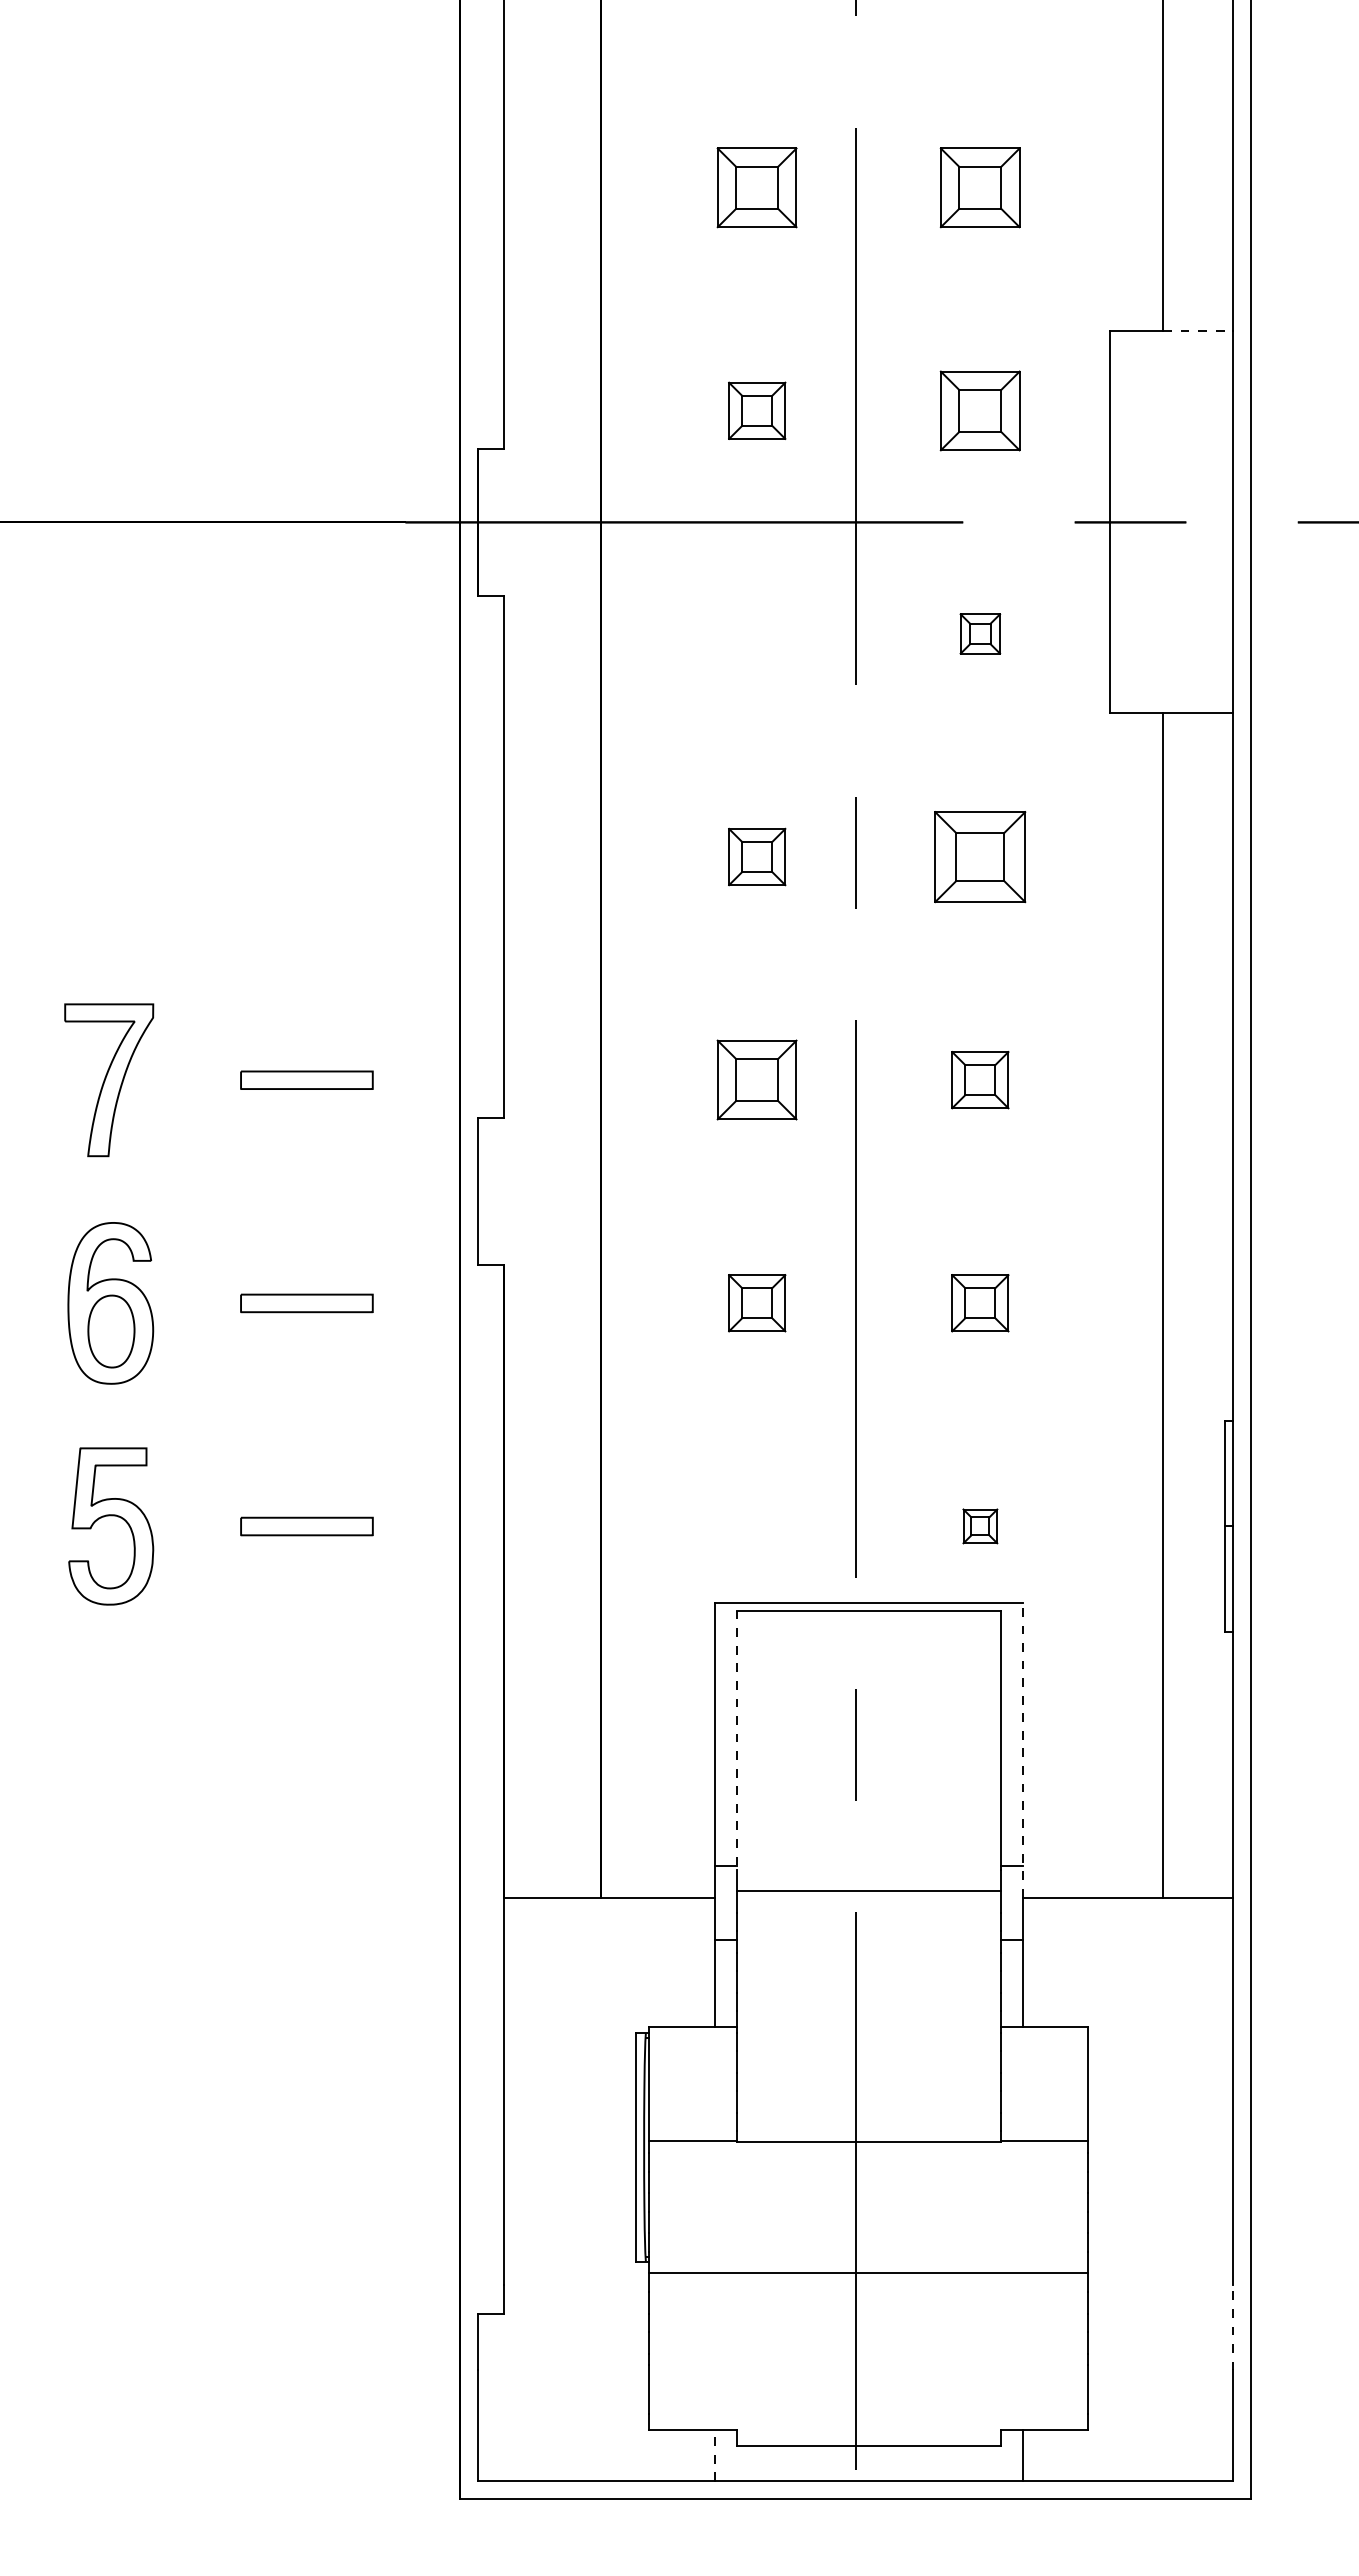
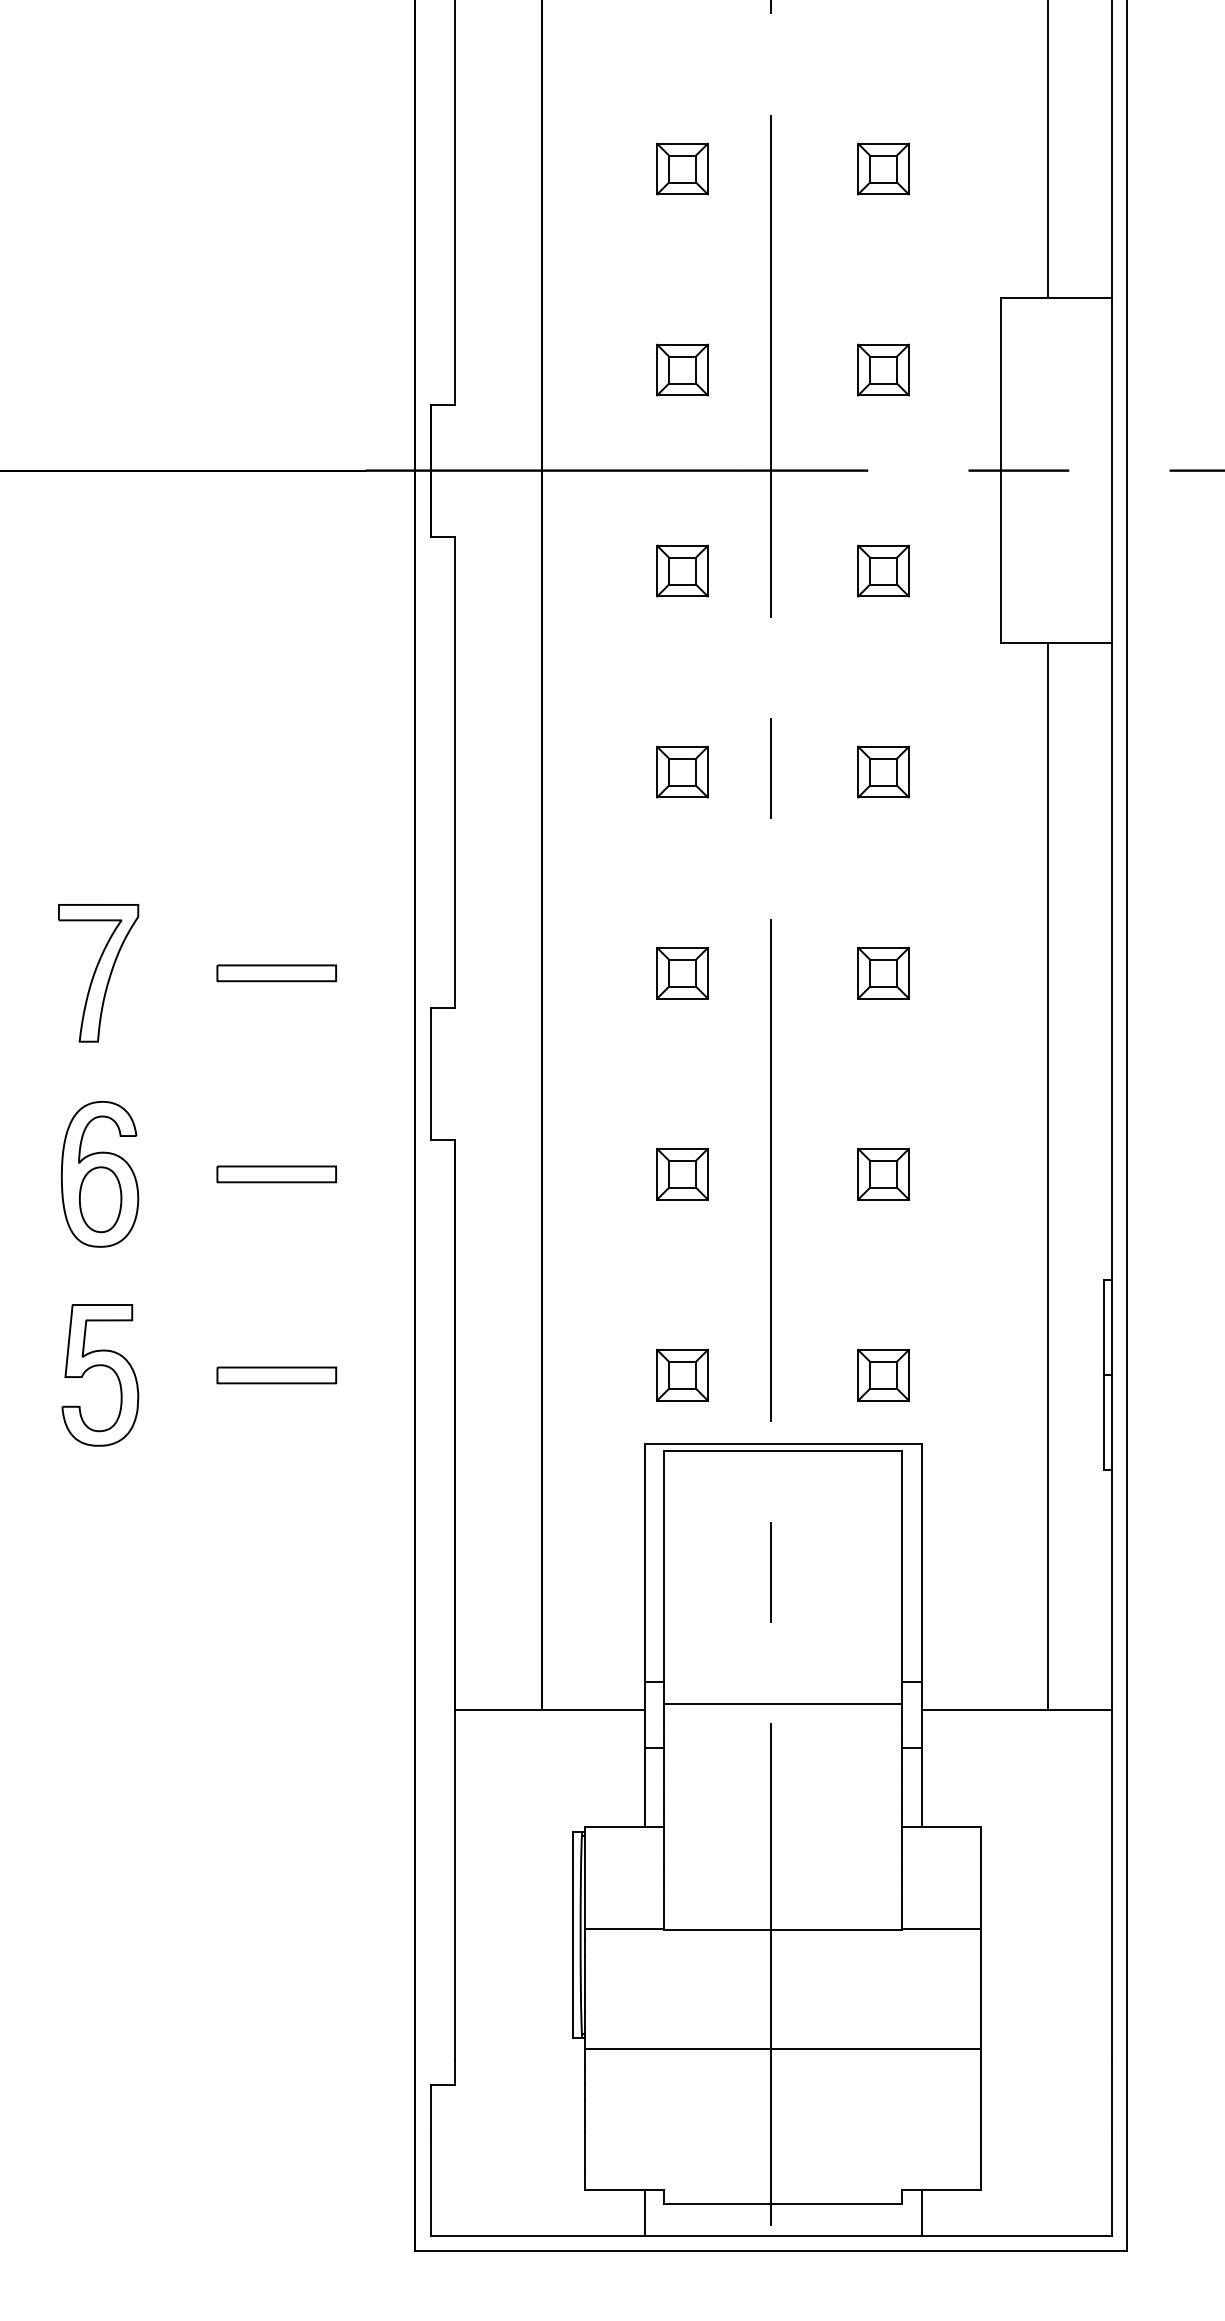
part: (757, 187) -> (682, 168), size x0.71
part: (980, 187) -> (883, 168), size x0.71
line: (1198, 331) -> (1080, 298), dashed -> solid
part: (980, 410) -> (883, 369), size x0.71
part: (757, 633) -> (682, 570), added
part: (980, 633) -> (883, 570), size x1.43
part: (980, 856) -> (883, 771), size x0.62
part: (757, 1080) -> (682, 973), size x0.71
part: (757, 1526) -> (682, 1375), added
part: (980, 1526) -> (883, 1375), size x1.67
line: (737, 1740) -> (664, 1568), dashed -> solid
line: (1022, 1750) -> (921, 1577), dashed -> solid
line: (1233, 2327) -> (1111, 2097), dashed -> solid
line: (715, 2455) -> (644, 2212), dashed -> solid

